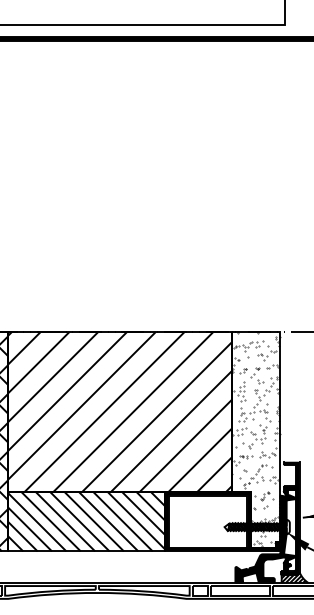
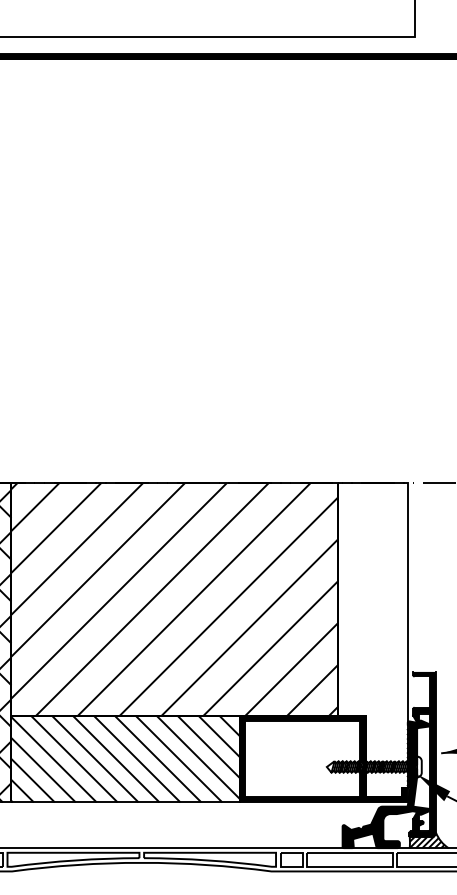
hatch: (255, 438) -> (371, 638), removed

